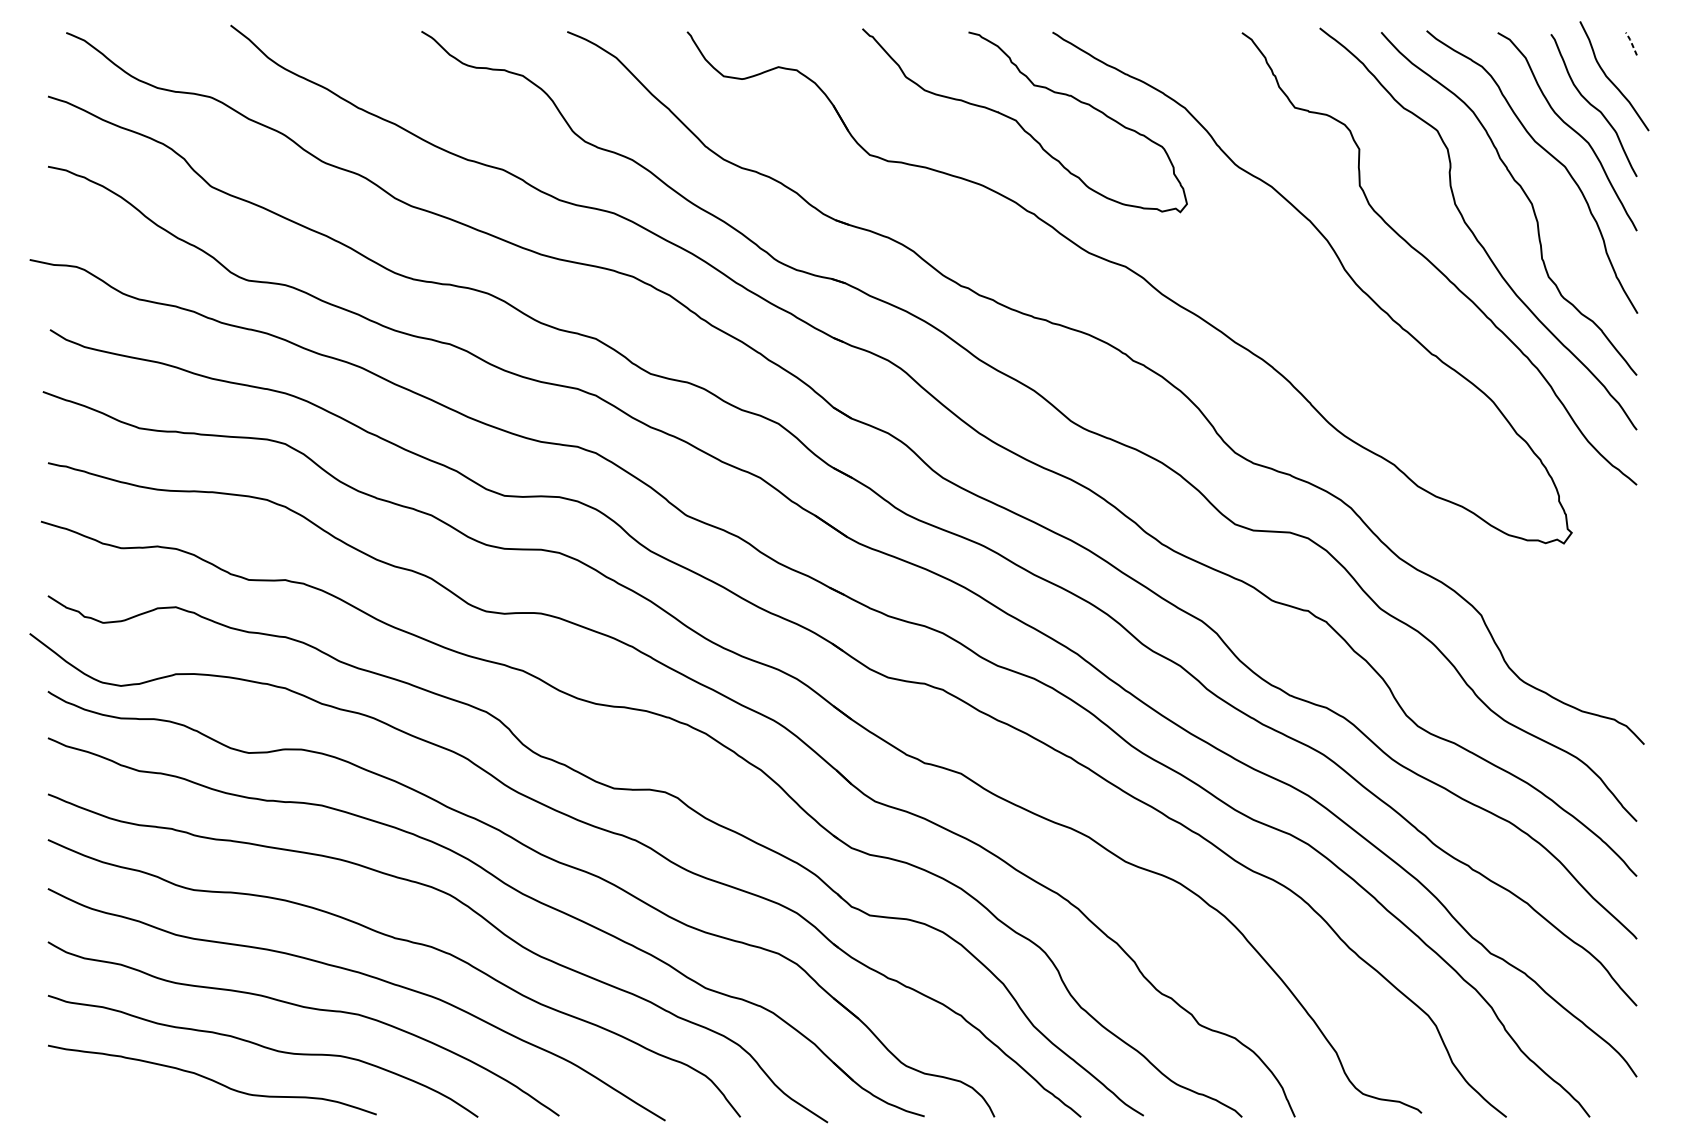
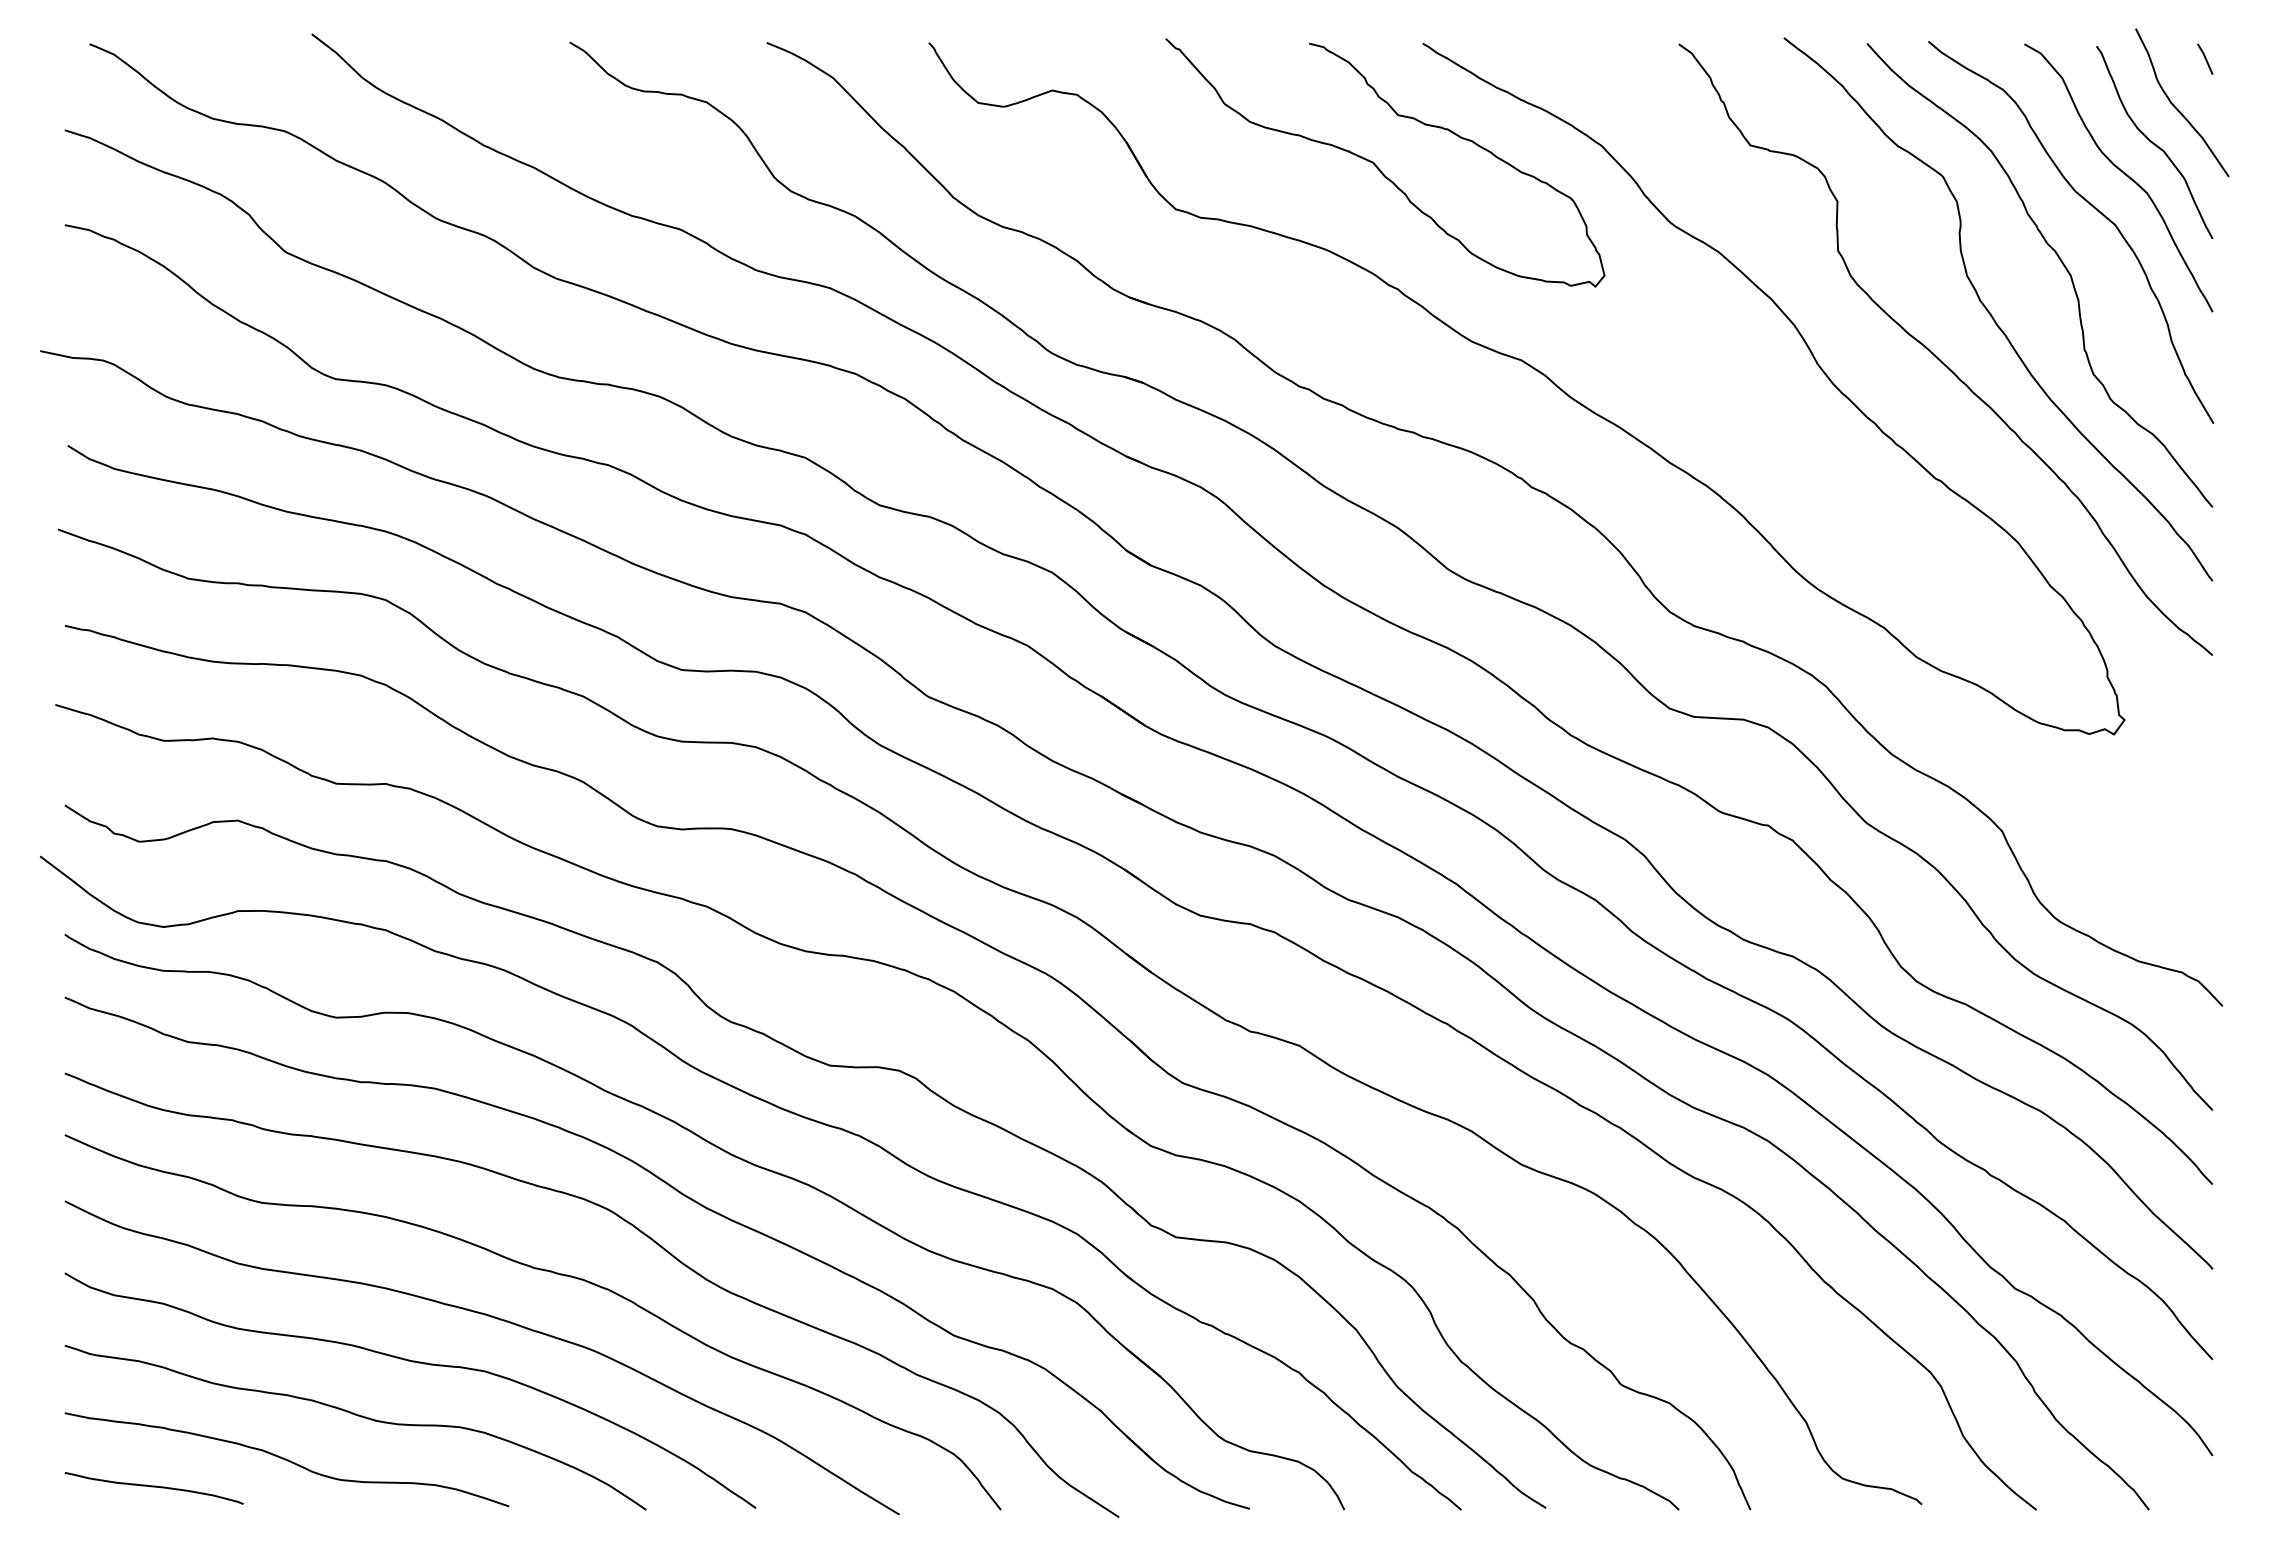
line: (1631, 42) -> (2205, 57), dashed -> solid
curve: (113, 1100) -> (153, 1487), added

